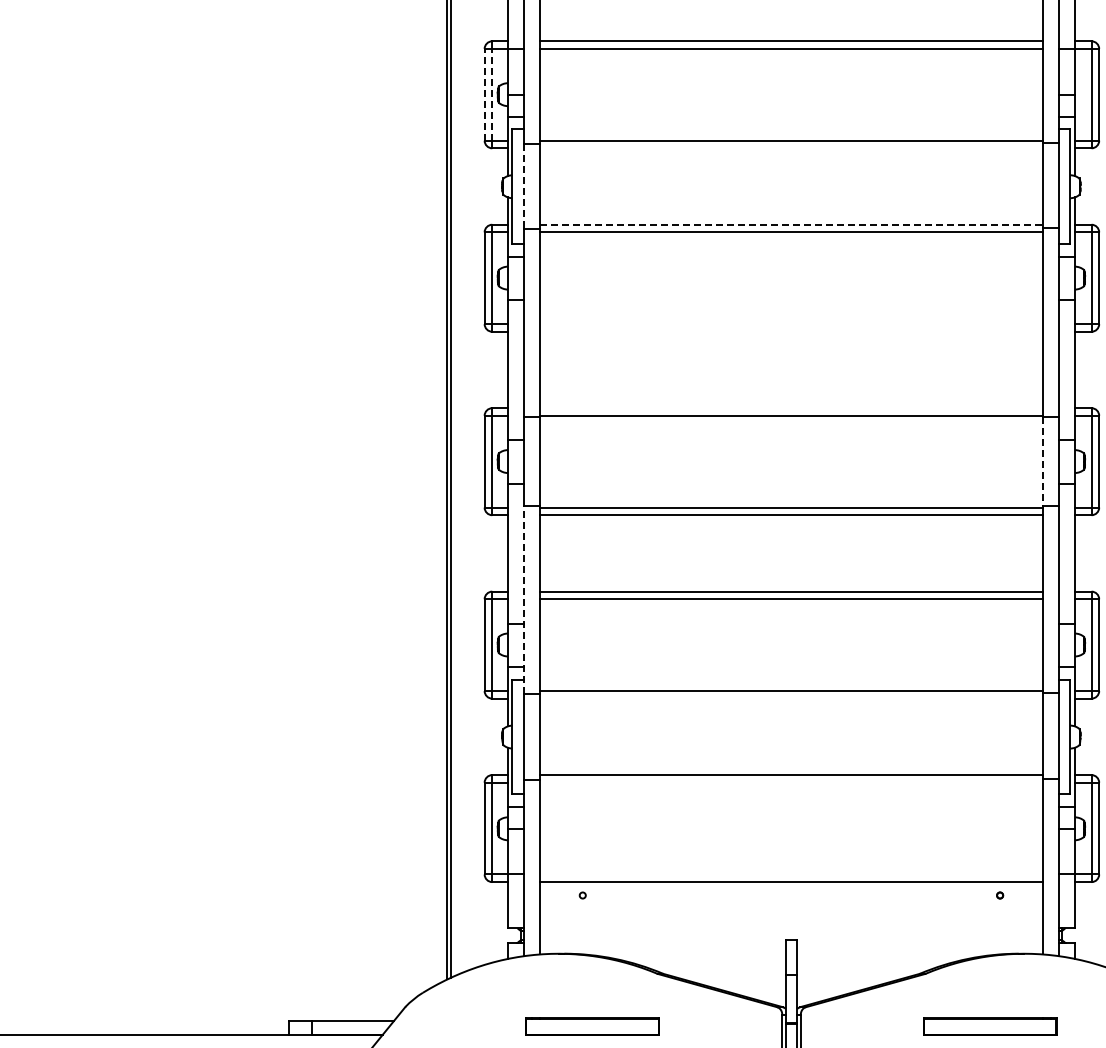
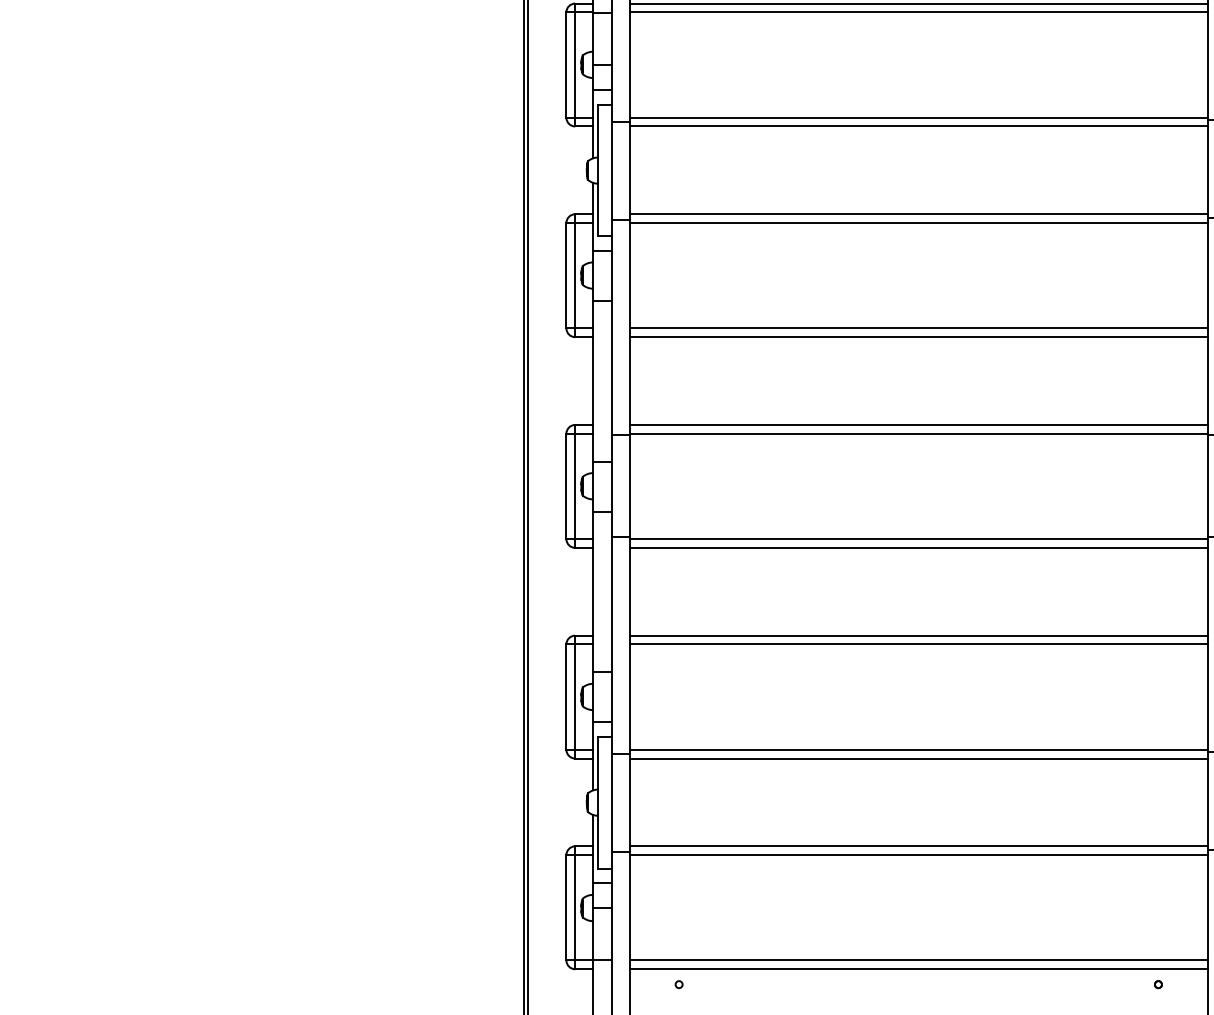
line: (484, 94) -> (566, 64), dashed -> solid
line: (492, 94) -> (575, 64), dashed -> solid
line: (790, 148) -> (917, 126), added
line: (523, 186) -> (611, 170), dashed -> solid
line: (791, 224) -> (918, 213), dashed -> solid
line: (790, 324) -> (917, 328), added
line: (790, 331) -> (917, 336), added
line: (790, 408) -> (917, 425), added
line: (1042, 461) -> (1207, 486), dashed -> solid
line: (523, 599) -> (611, 644), dashed -> solid
line: (790, 698) -> (917, 758), added
line: (790, 782) -> (917, 854), added
line: (790, 874) -> (917, 960), added

